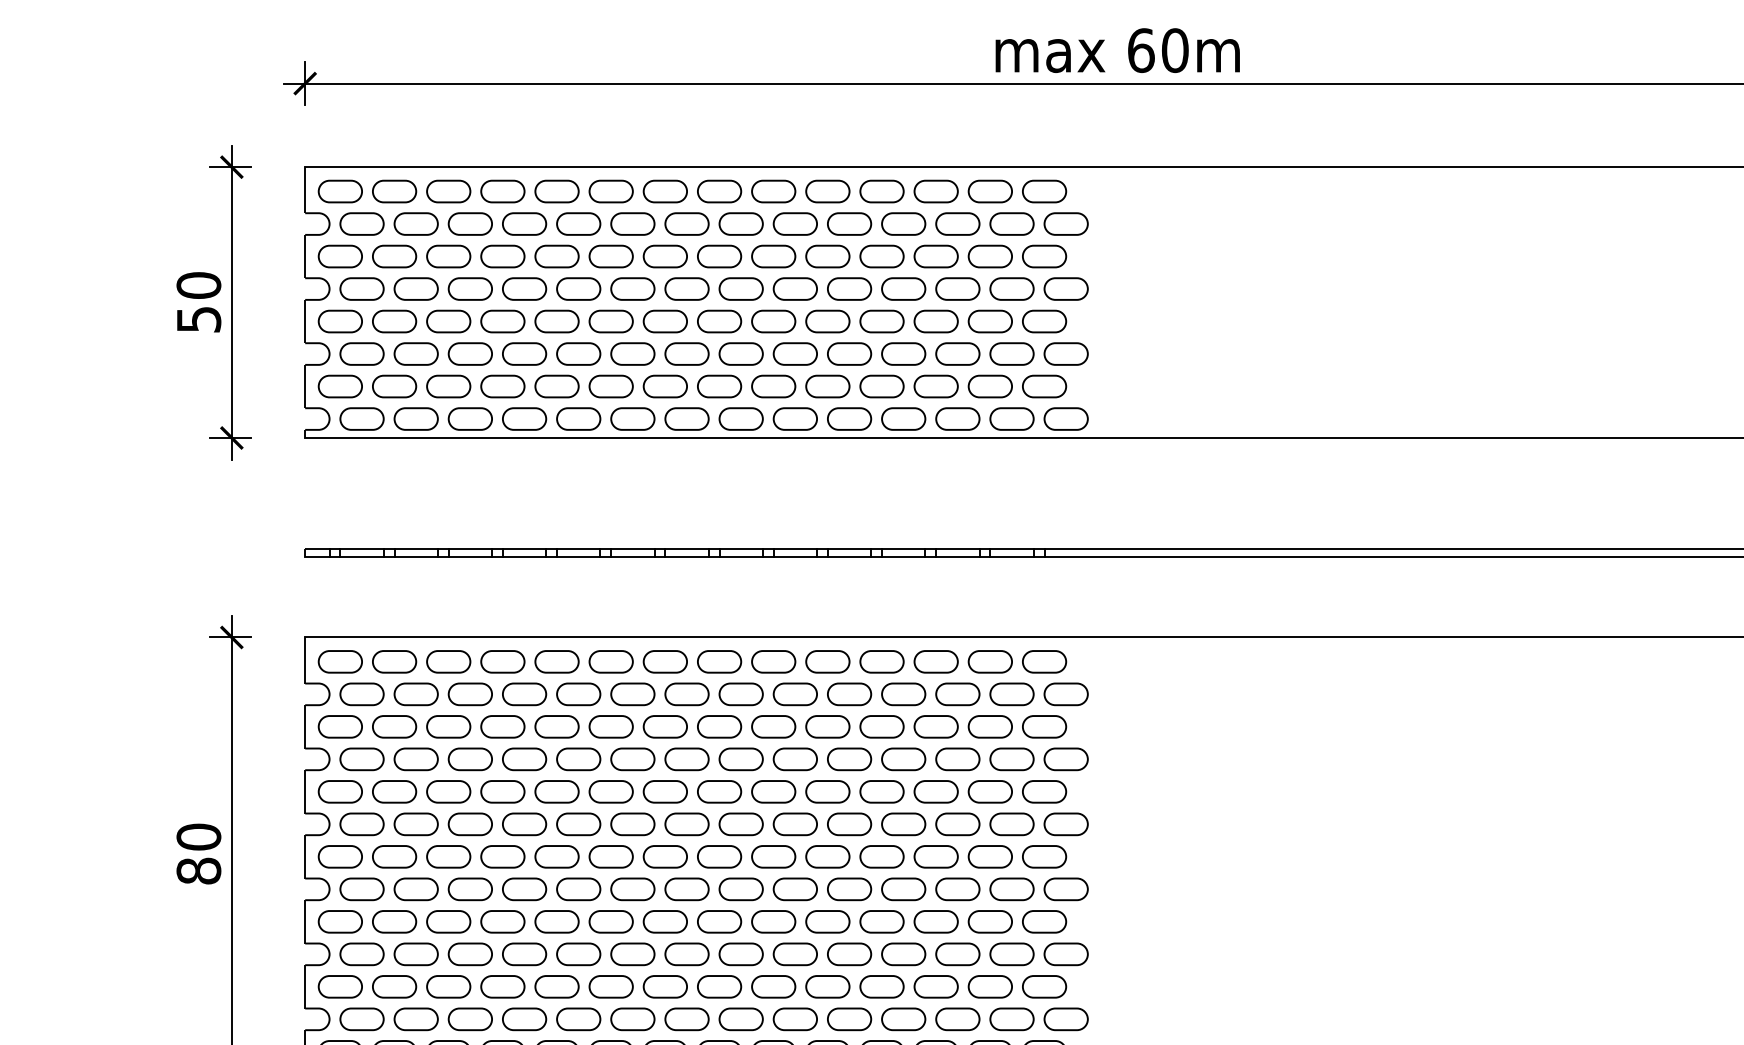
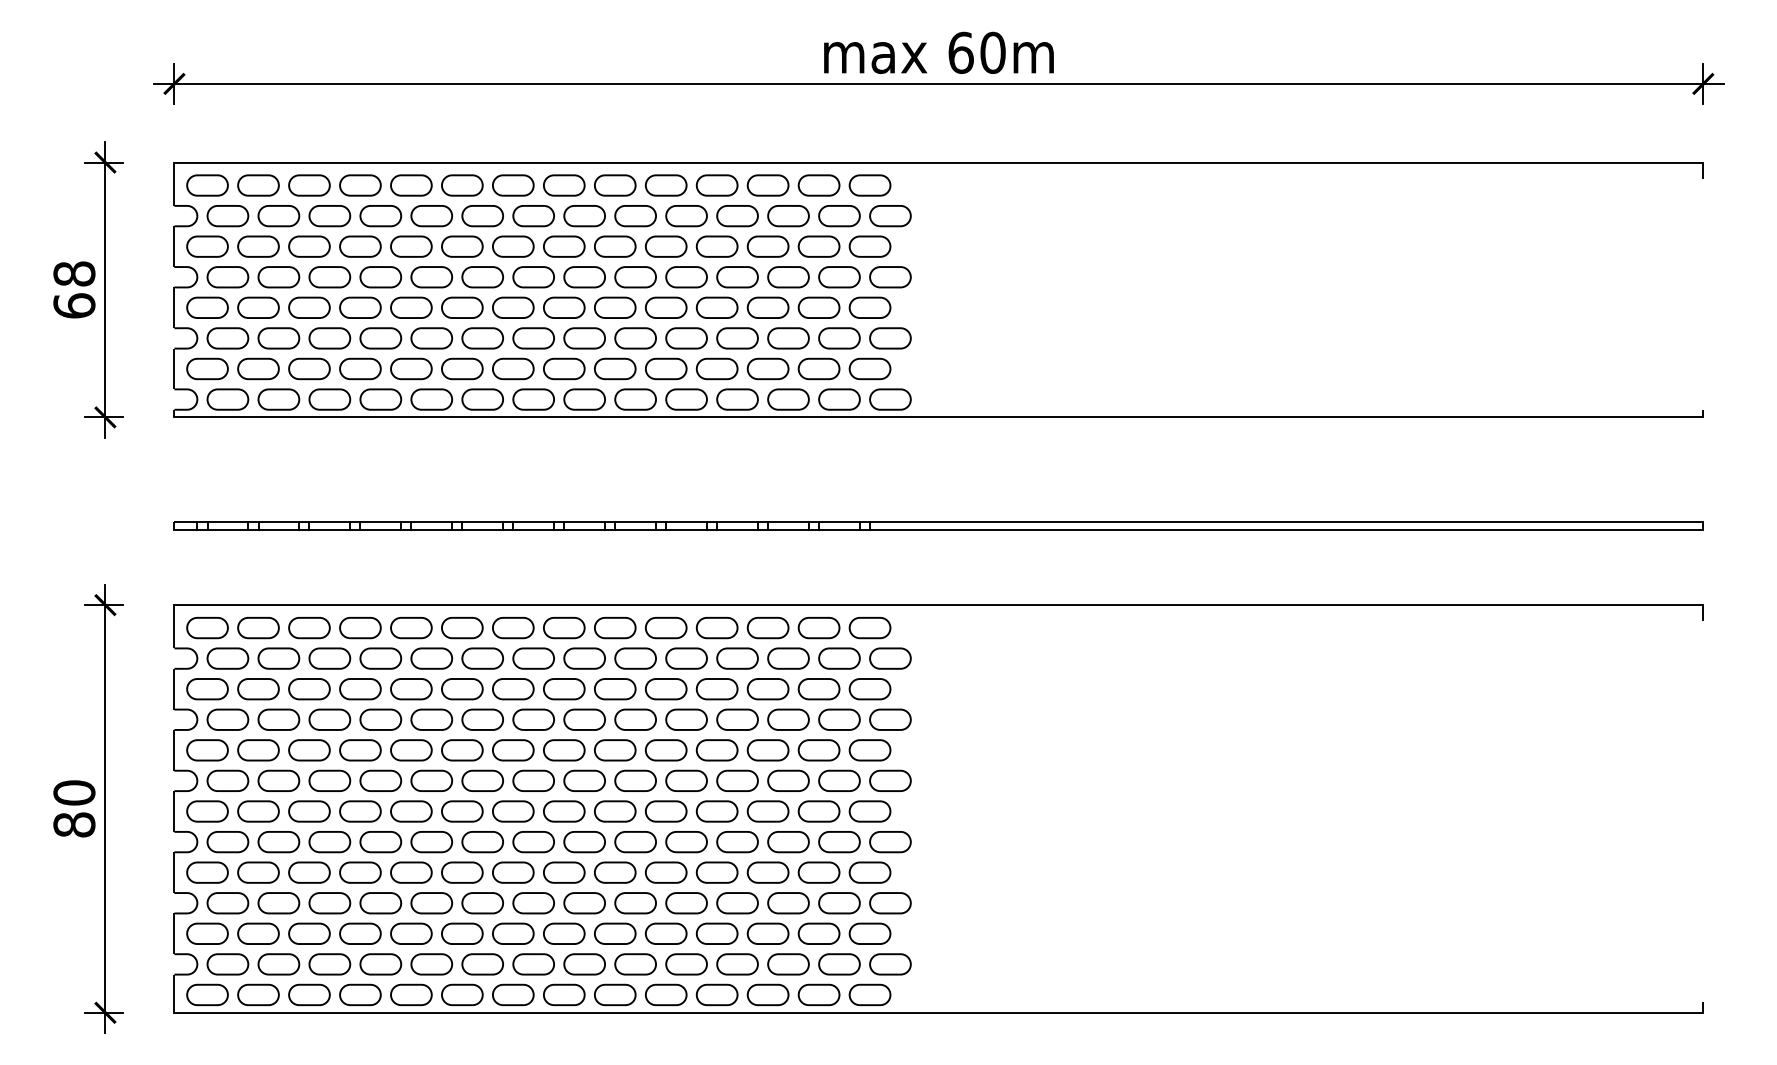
text: (199, 302) -> (74, 289), 50 -> 68

